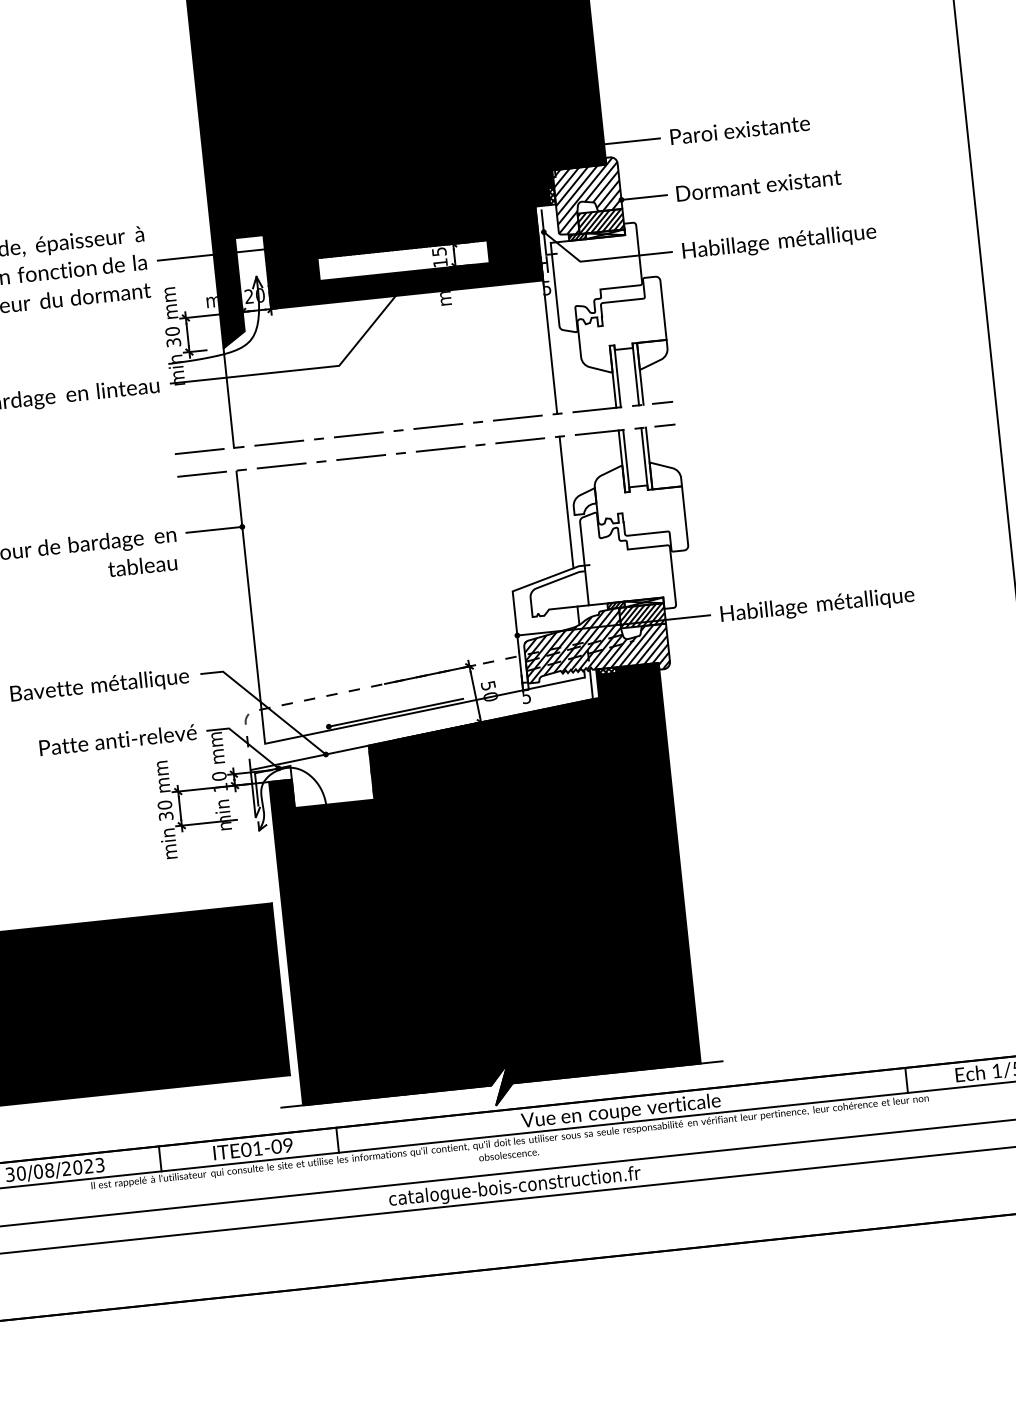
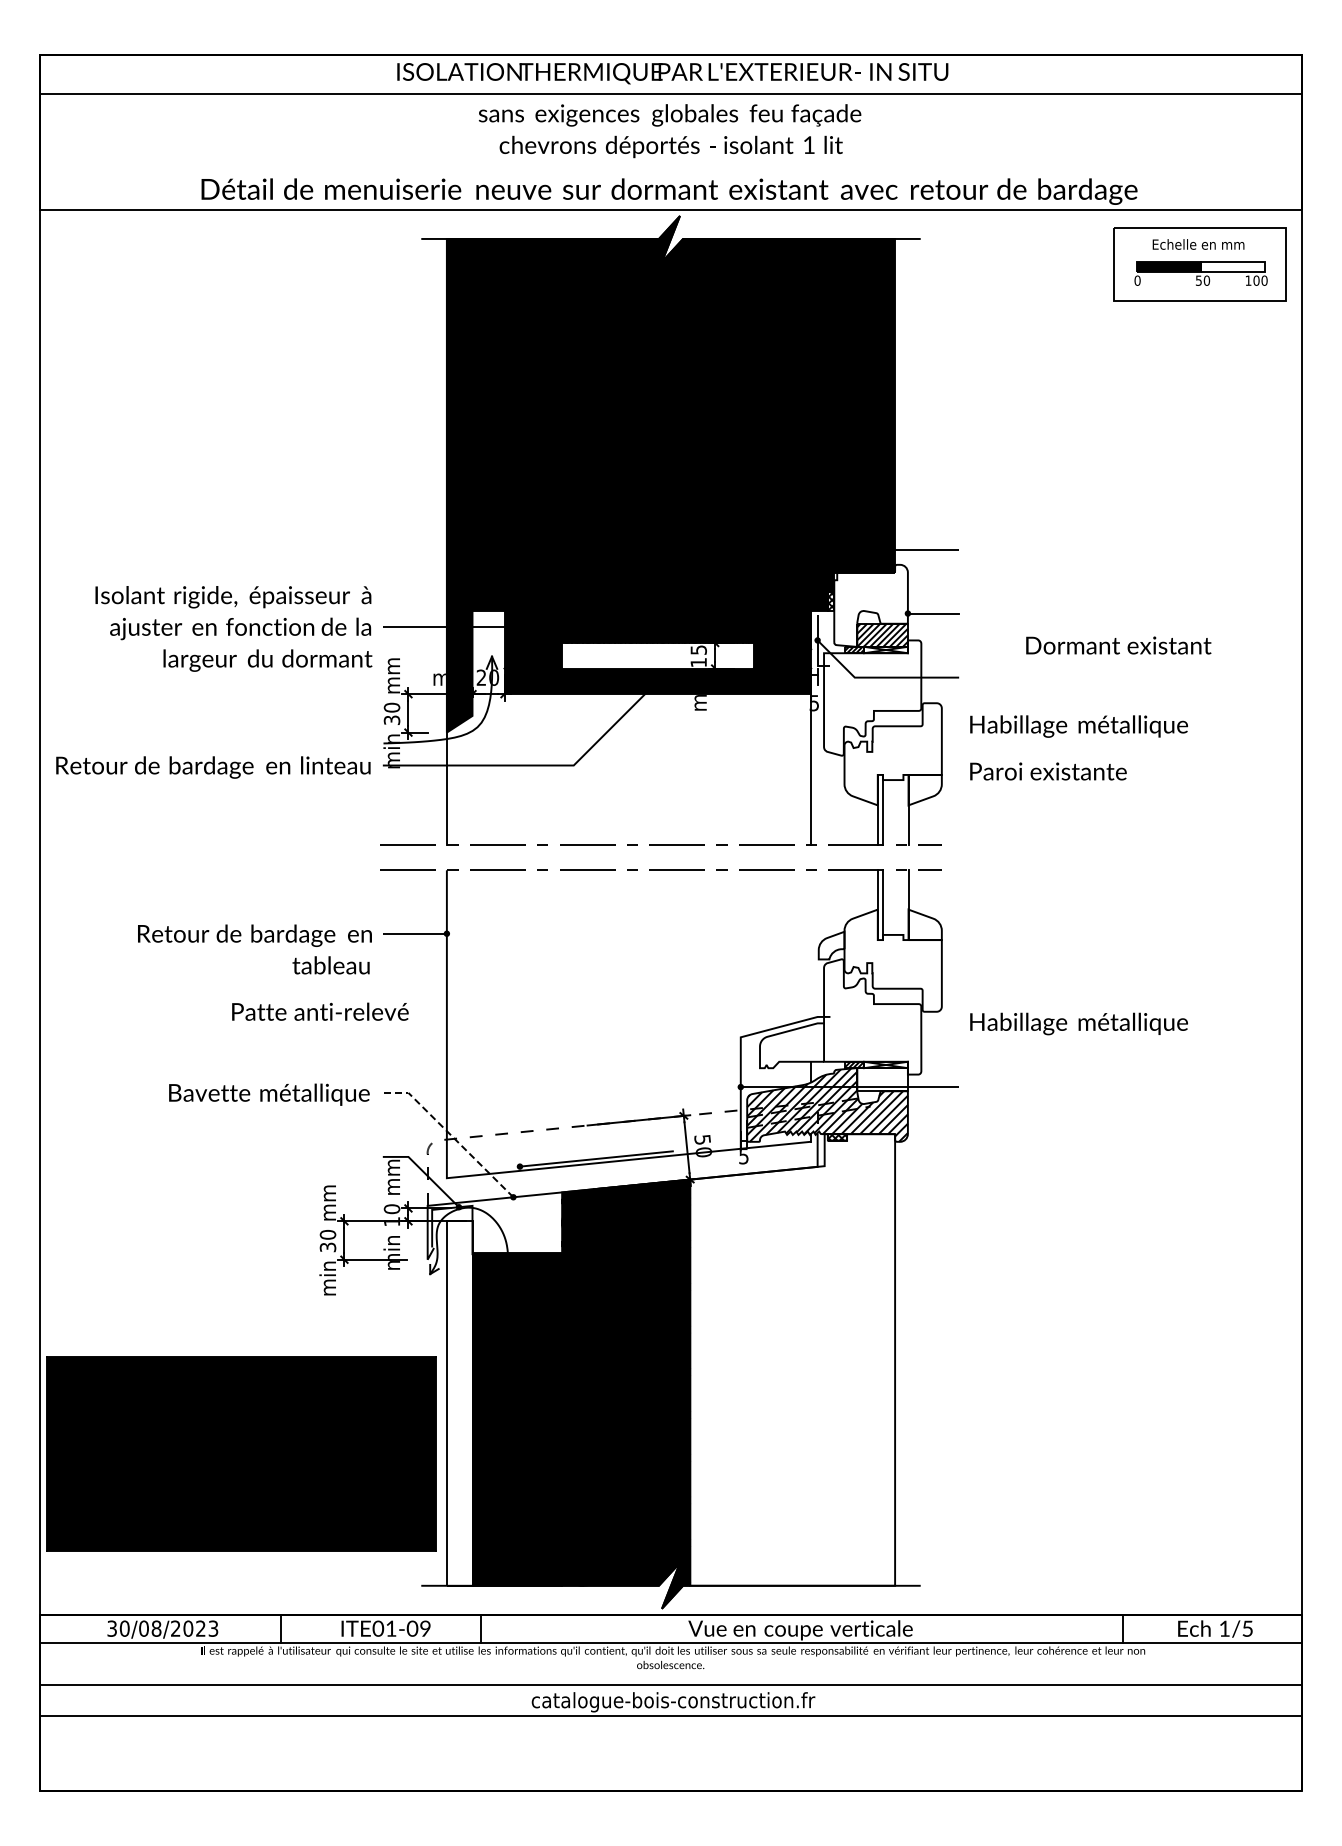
text: (740, 129) -> (1048, 771), moved
text: (758, 185) -> (1118, 645), moved
hatch: (587, 196) -> (870, 605), removed
text: (778, 242) -> (1078, 726), moved
line: (635, 374) -> (903, 809), removed
line: (644, 459) -> (903, 905), removed
line: (566, 502) -> (811, 944), removed
text: (817, 605) -> (1078, 1023), moved
hatch: (642, 615) -> (882, 1079), removed
line: (265, 705) -> (451, 1135), solid -> dashed
text: (118, 739) -> (320, 1011), moved
fill: (588, 872) -> (792, 1359), removed
fill: (297, 942) -> (459, 1403), removed

